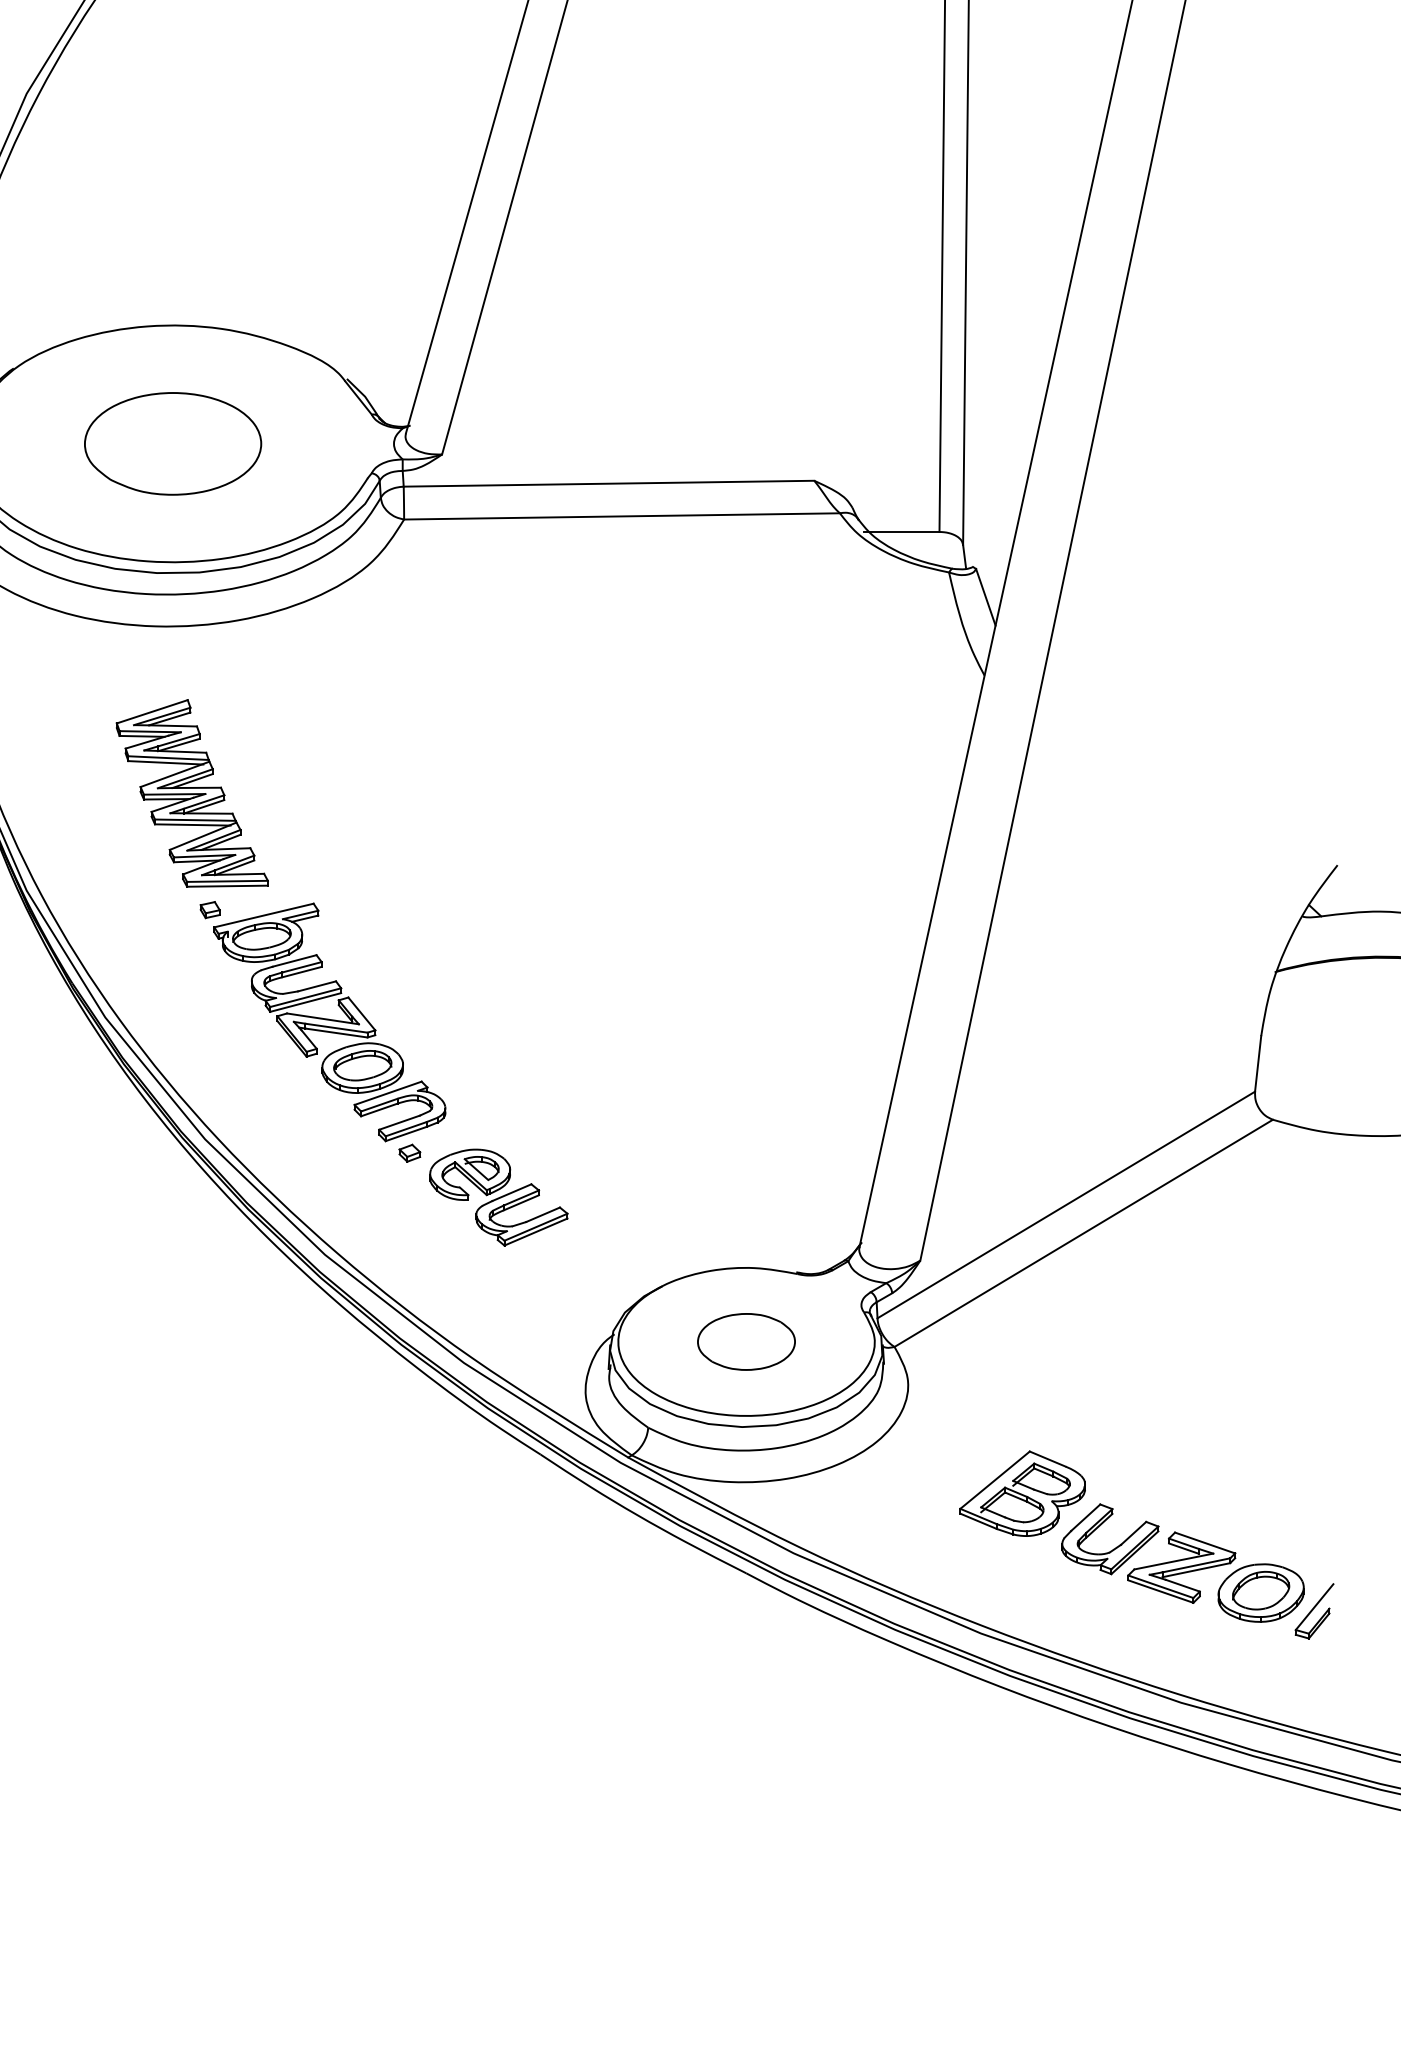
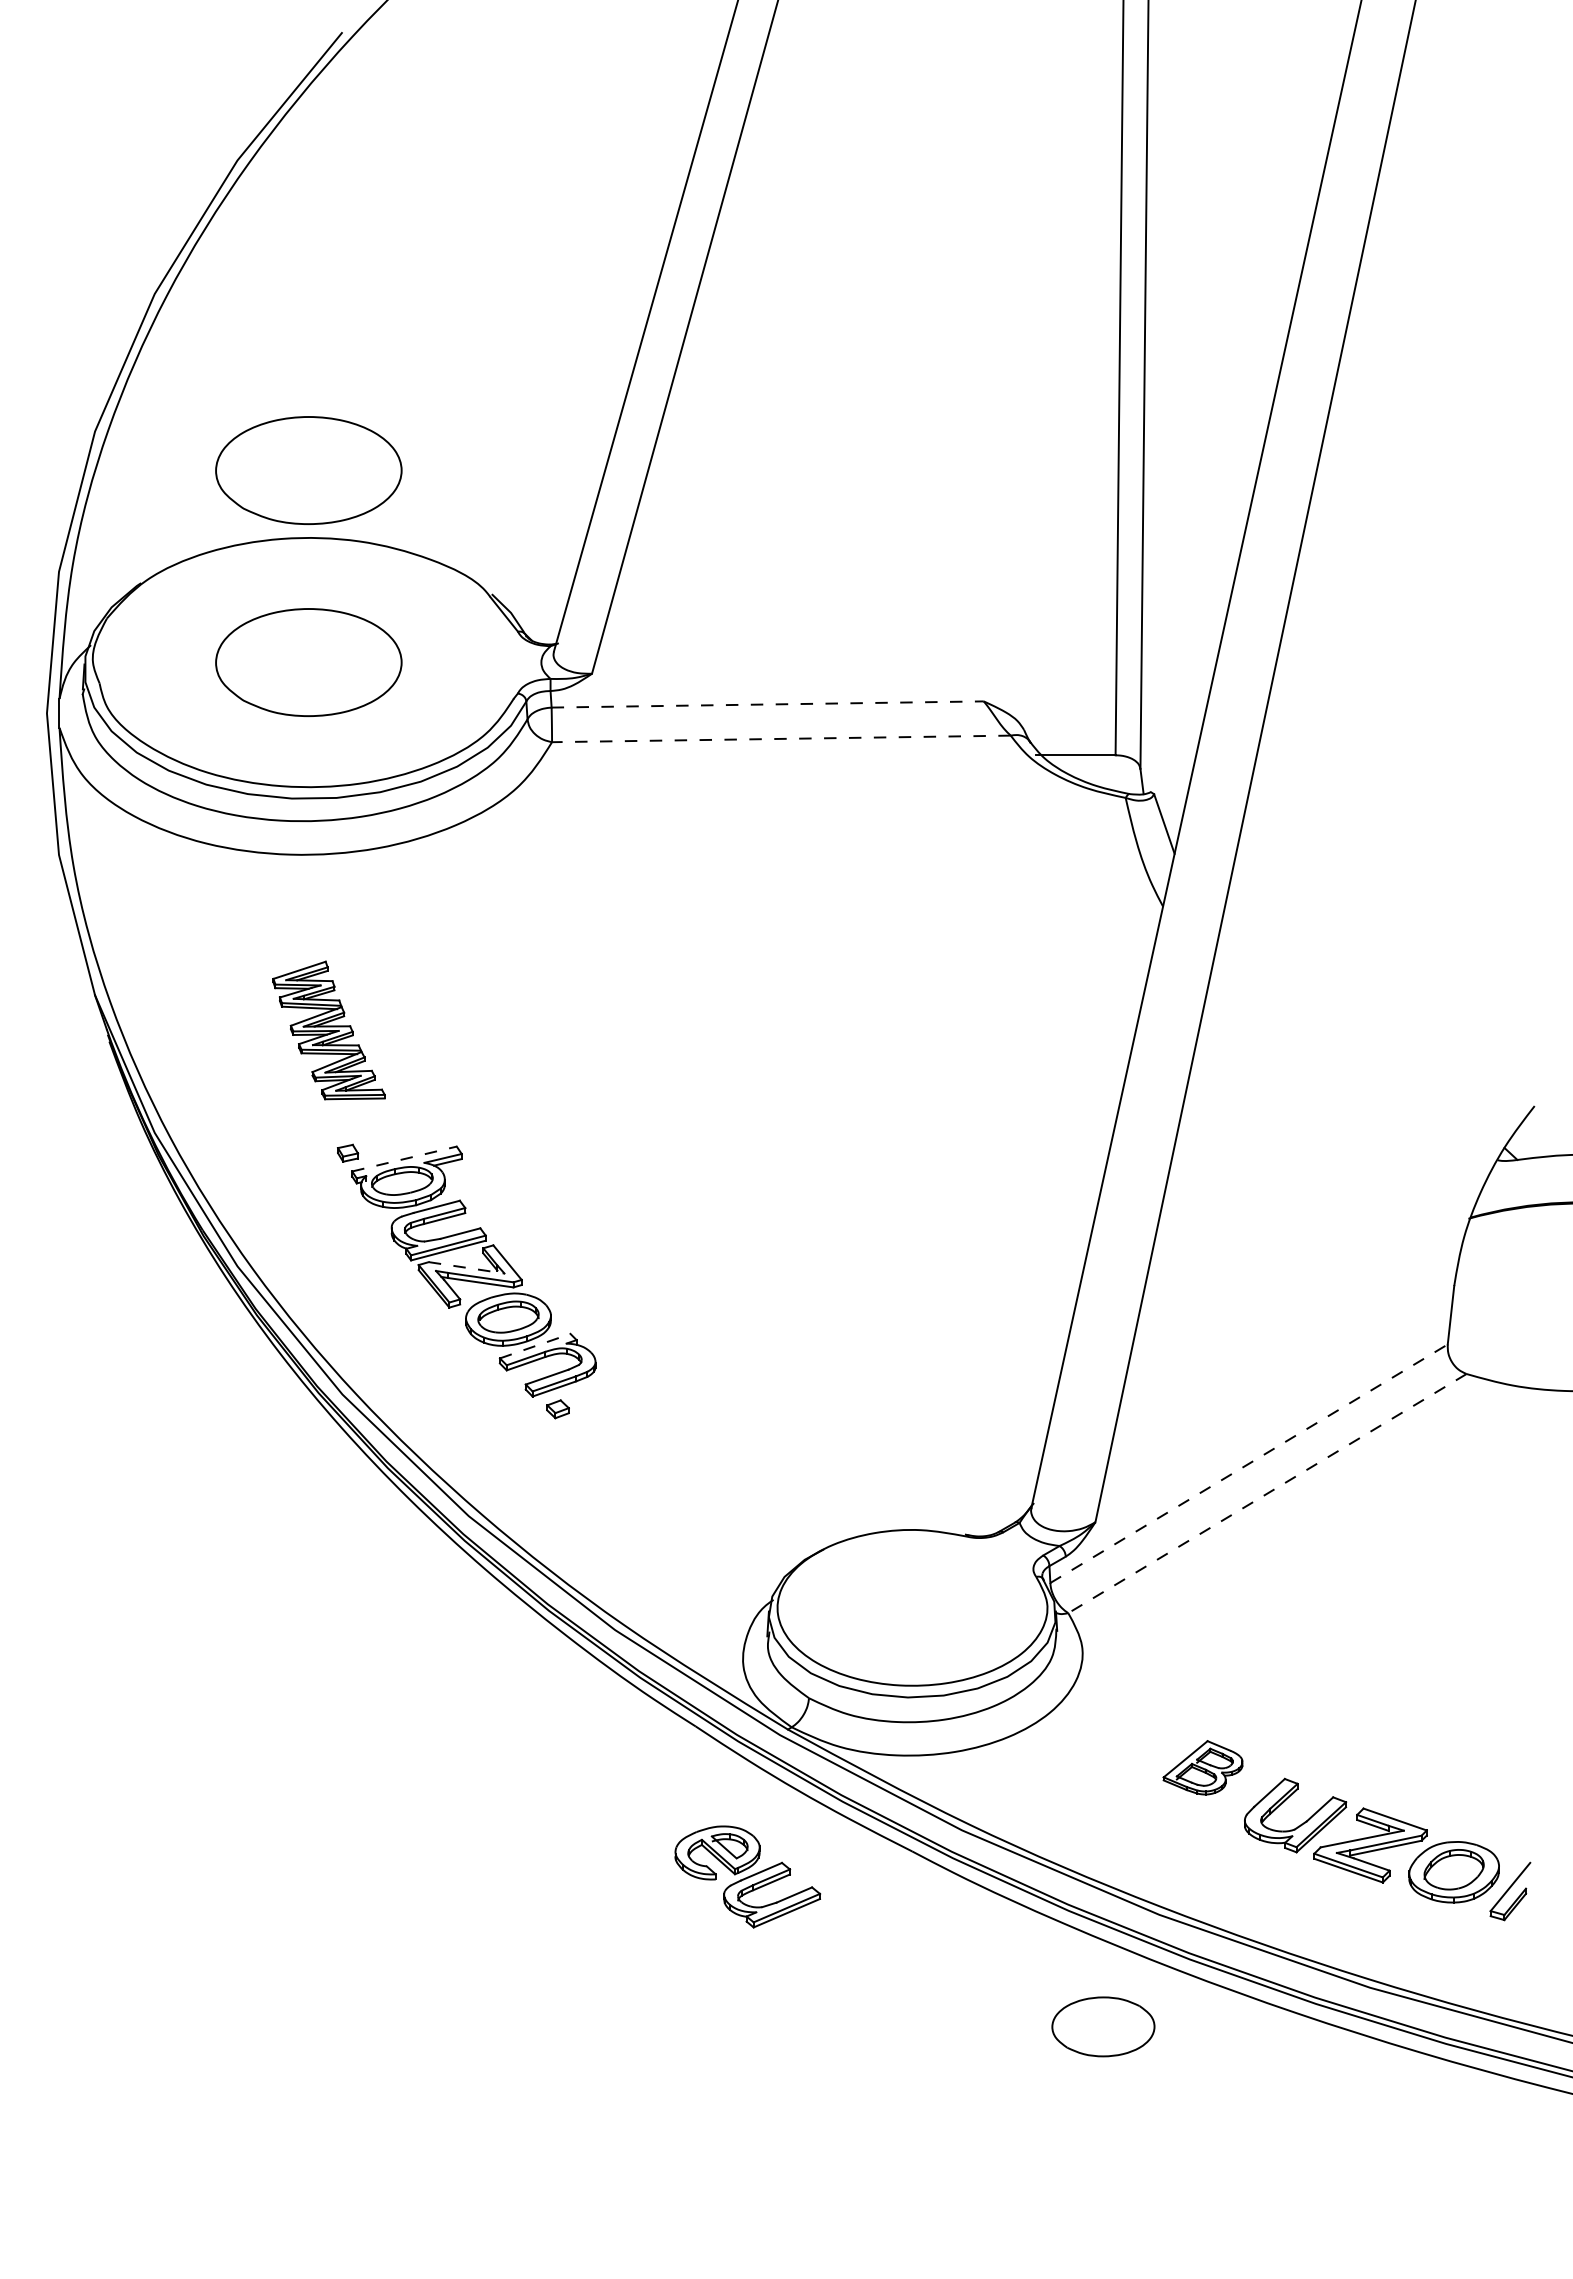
part: (172, 261) -> (308, 470), added
line: (609, 483) -> (768, 704), solid -> dashed
line: (621, 516) -> (780, 738), solid -> dashed
part: (191, 793) -> (328, 1030), size x0.7
line: (263, 915) -> (404, 1159), solid -> dashed
line: (323, 1018) -> (467, 1267), solid -> dashed
line: (388, 1093) -> (535, 1346), solid -> dashed
part: (498, 1197) -> (747, 1876), moved
line: (1066, 1204) -> (1249, 1463), solid -> dashed
line: (1083, 1233) -> (1267, 1493), solid -> dashed
part: (746, 1341) -> (1103, 2026), moved
part: (1022, 1493) -> (1202, 1767), size x0.6

